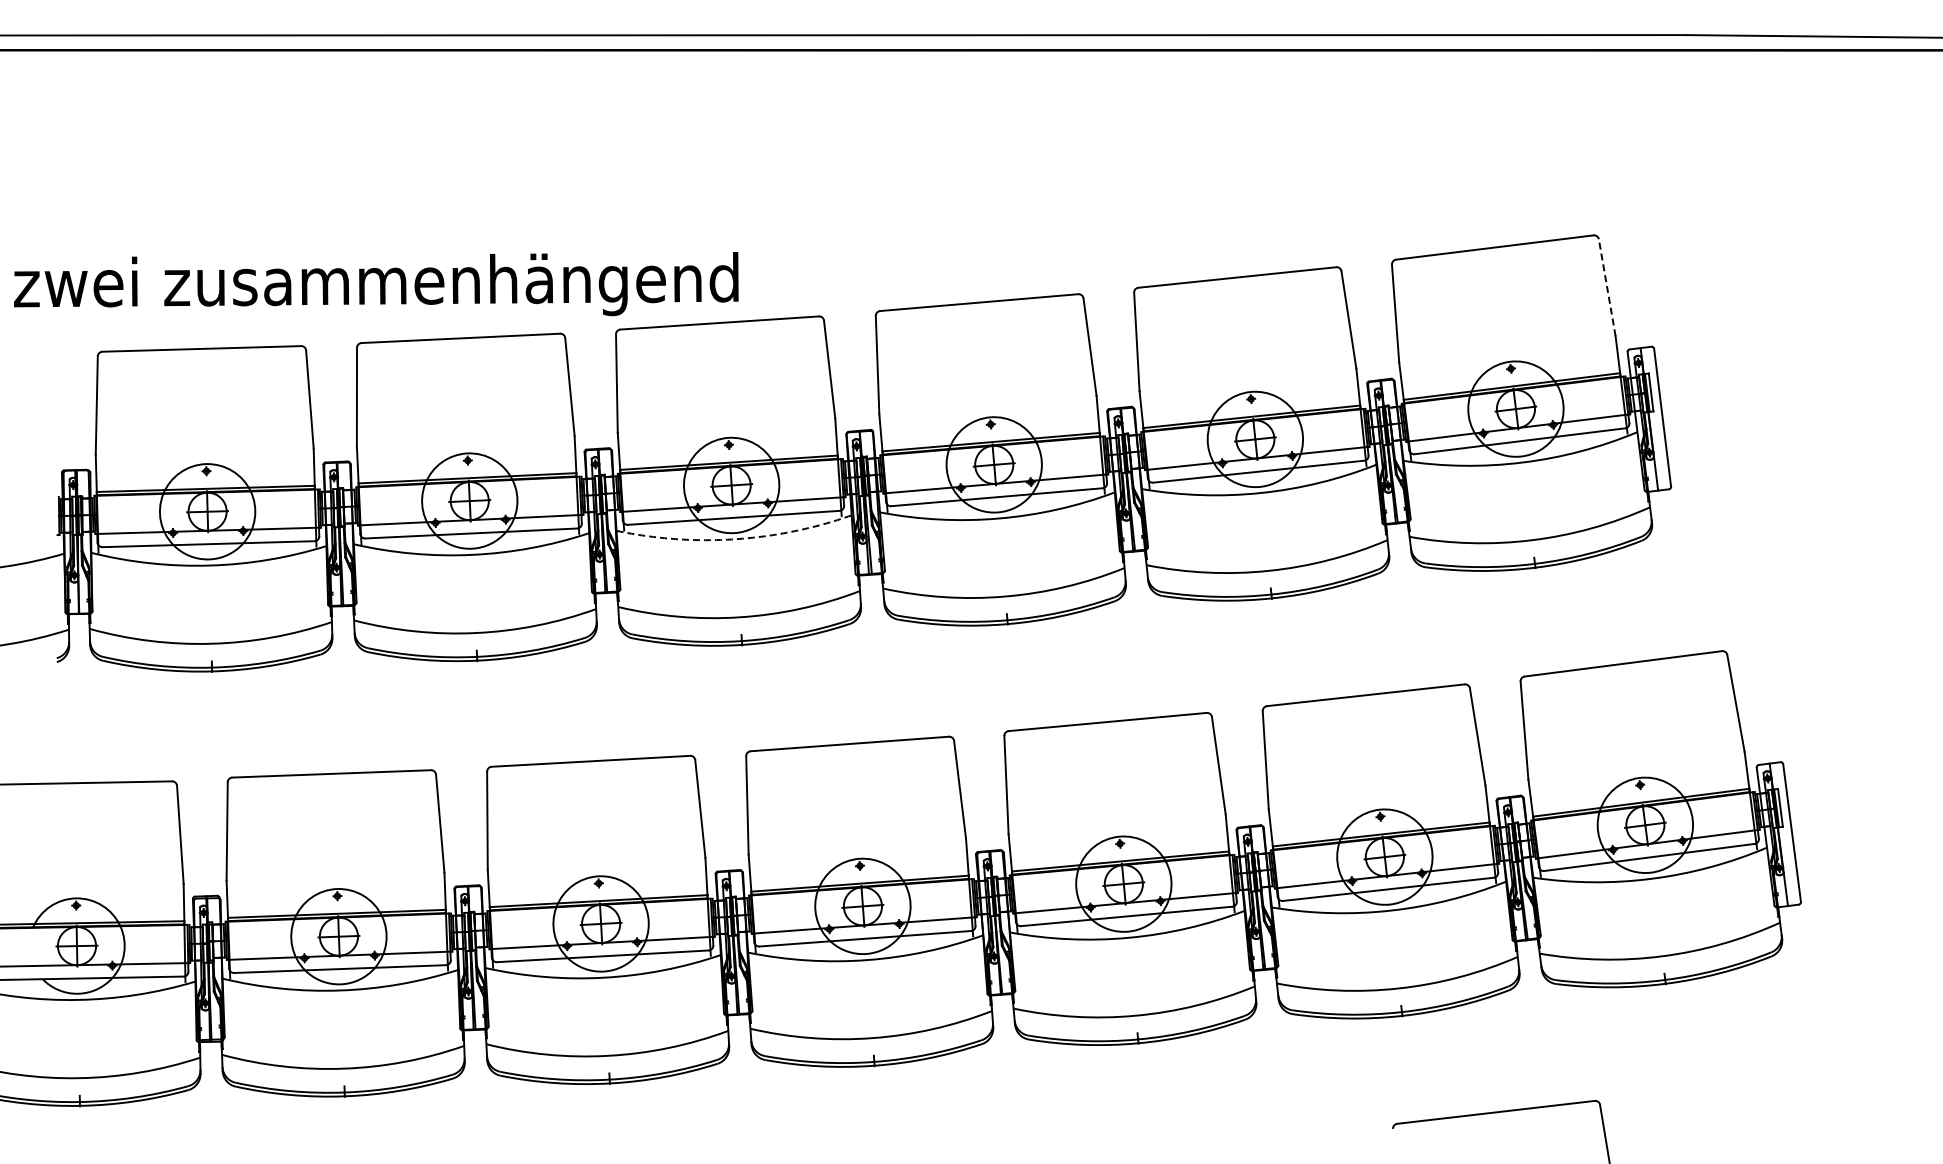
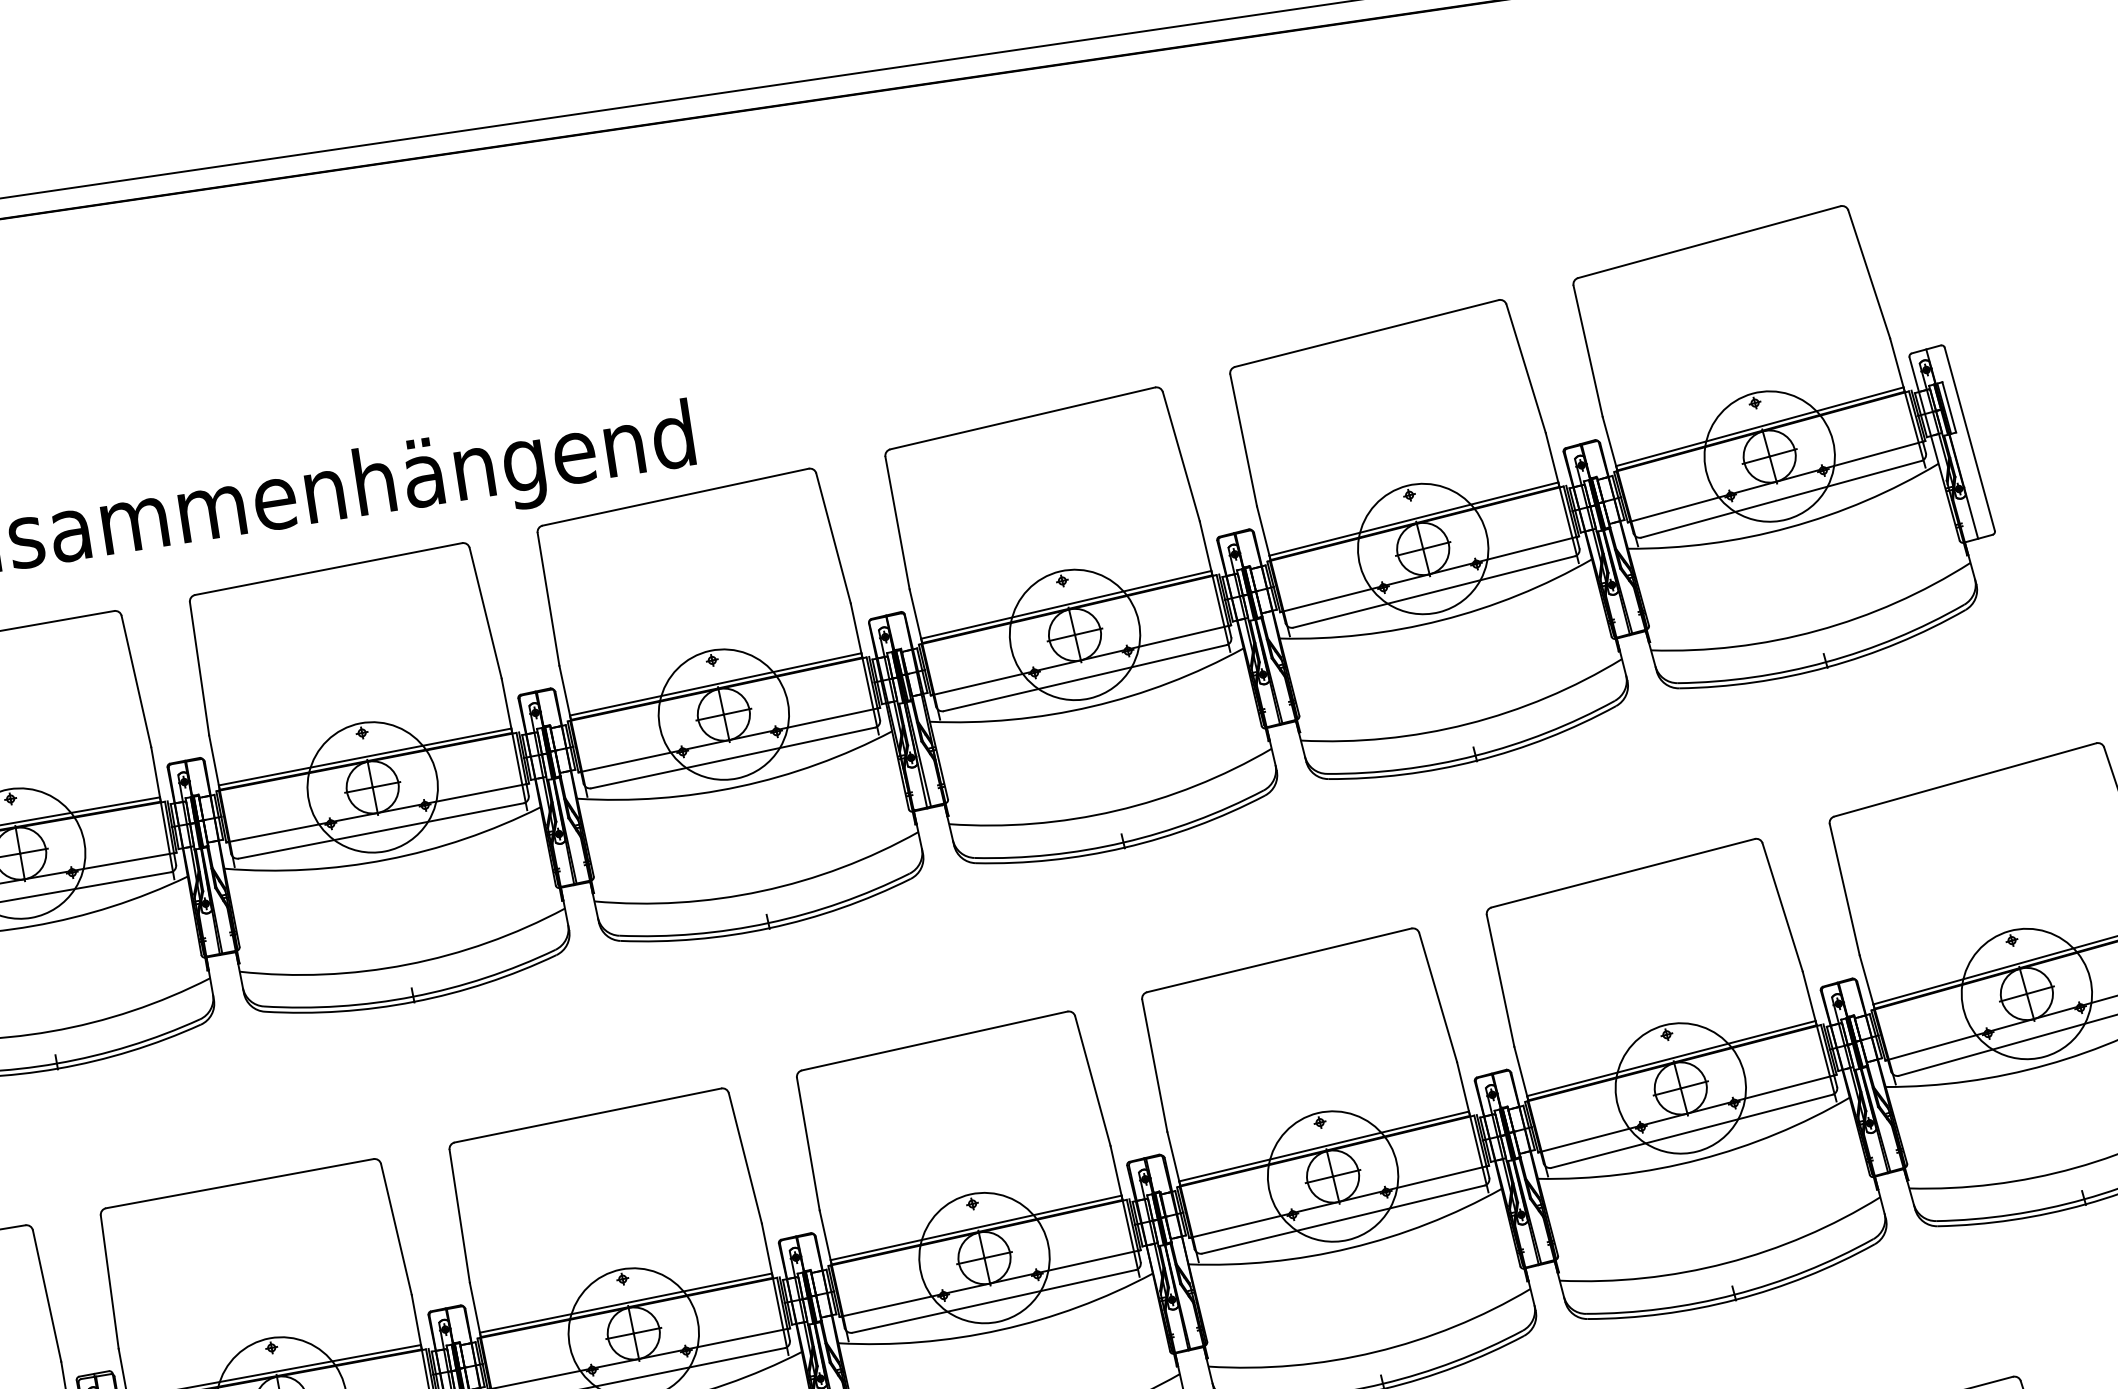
line: (1607, 287) -> (1869, 273), dashed -> solid
arc: (735, 539) -> (739, 786), dashed -> solid

